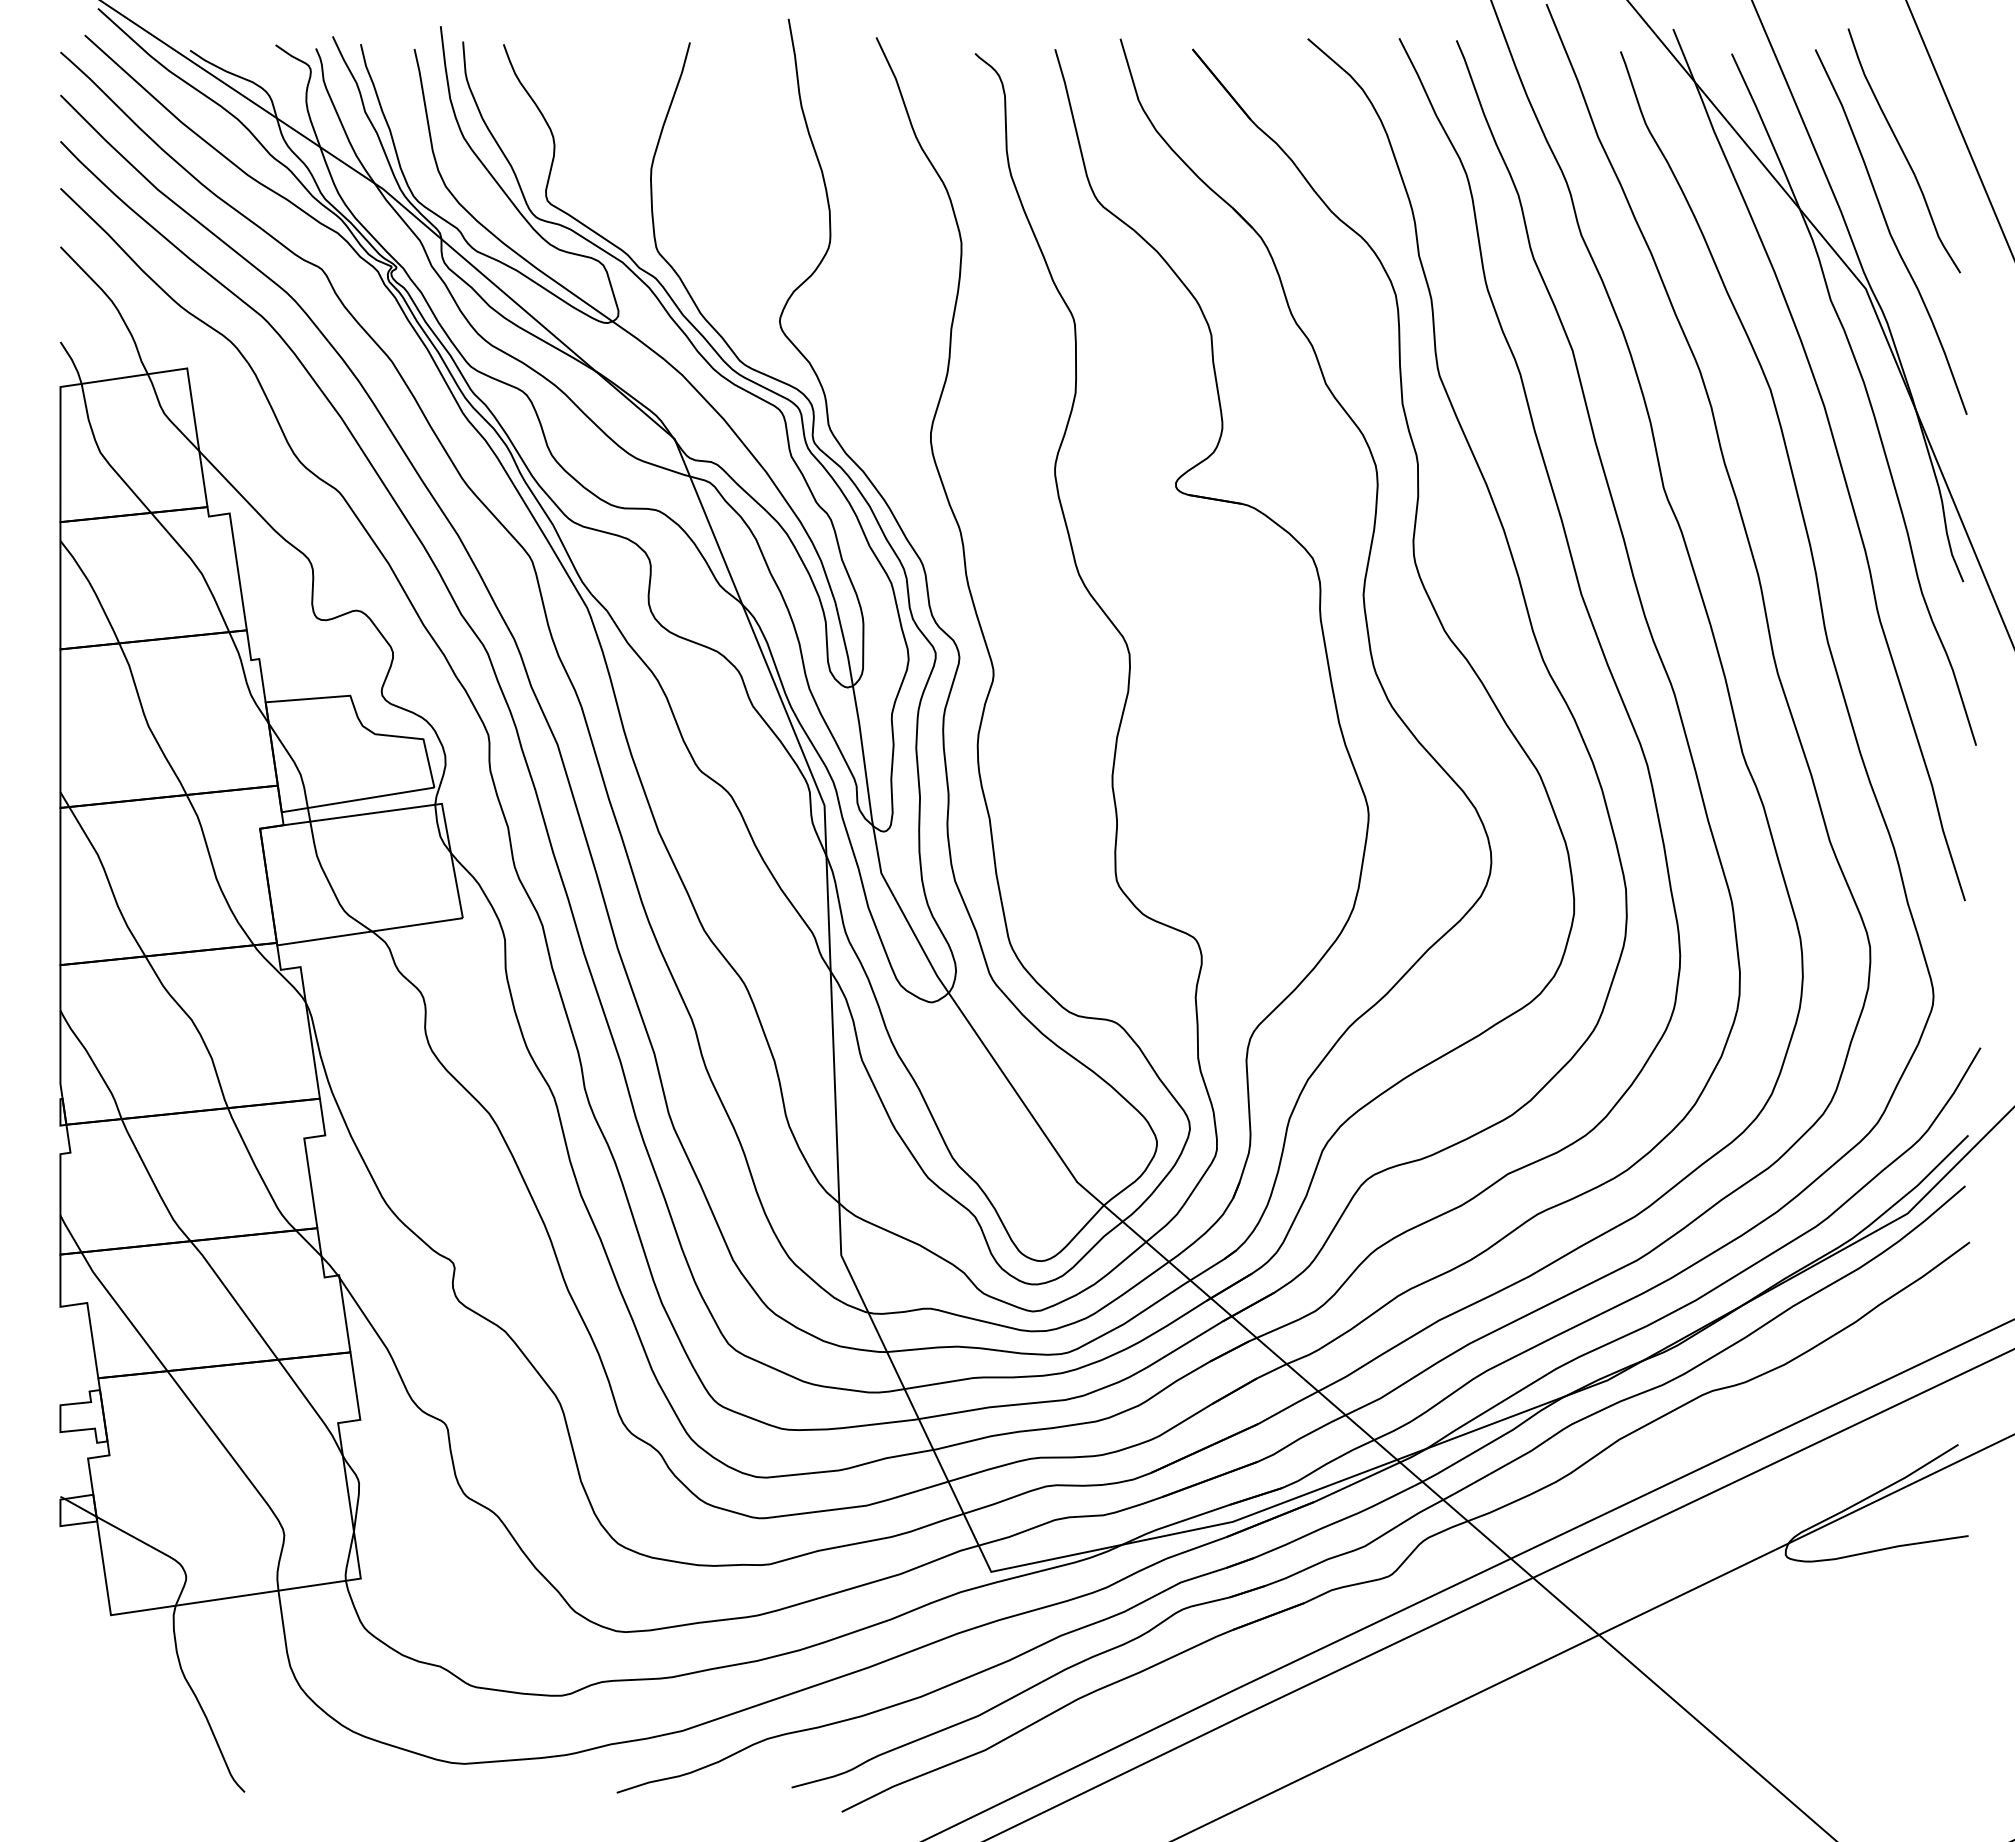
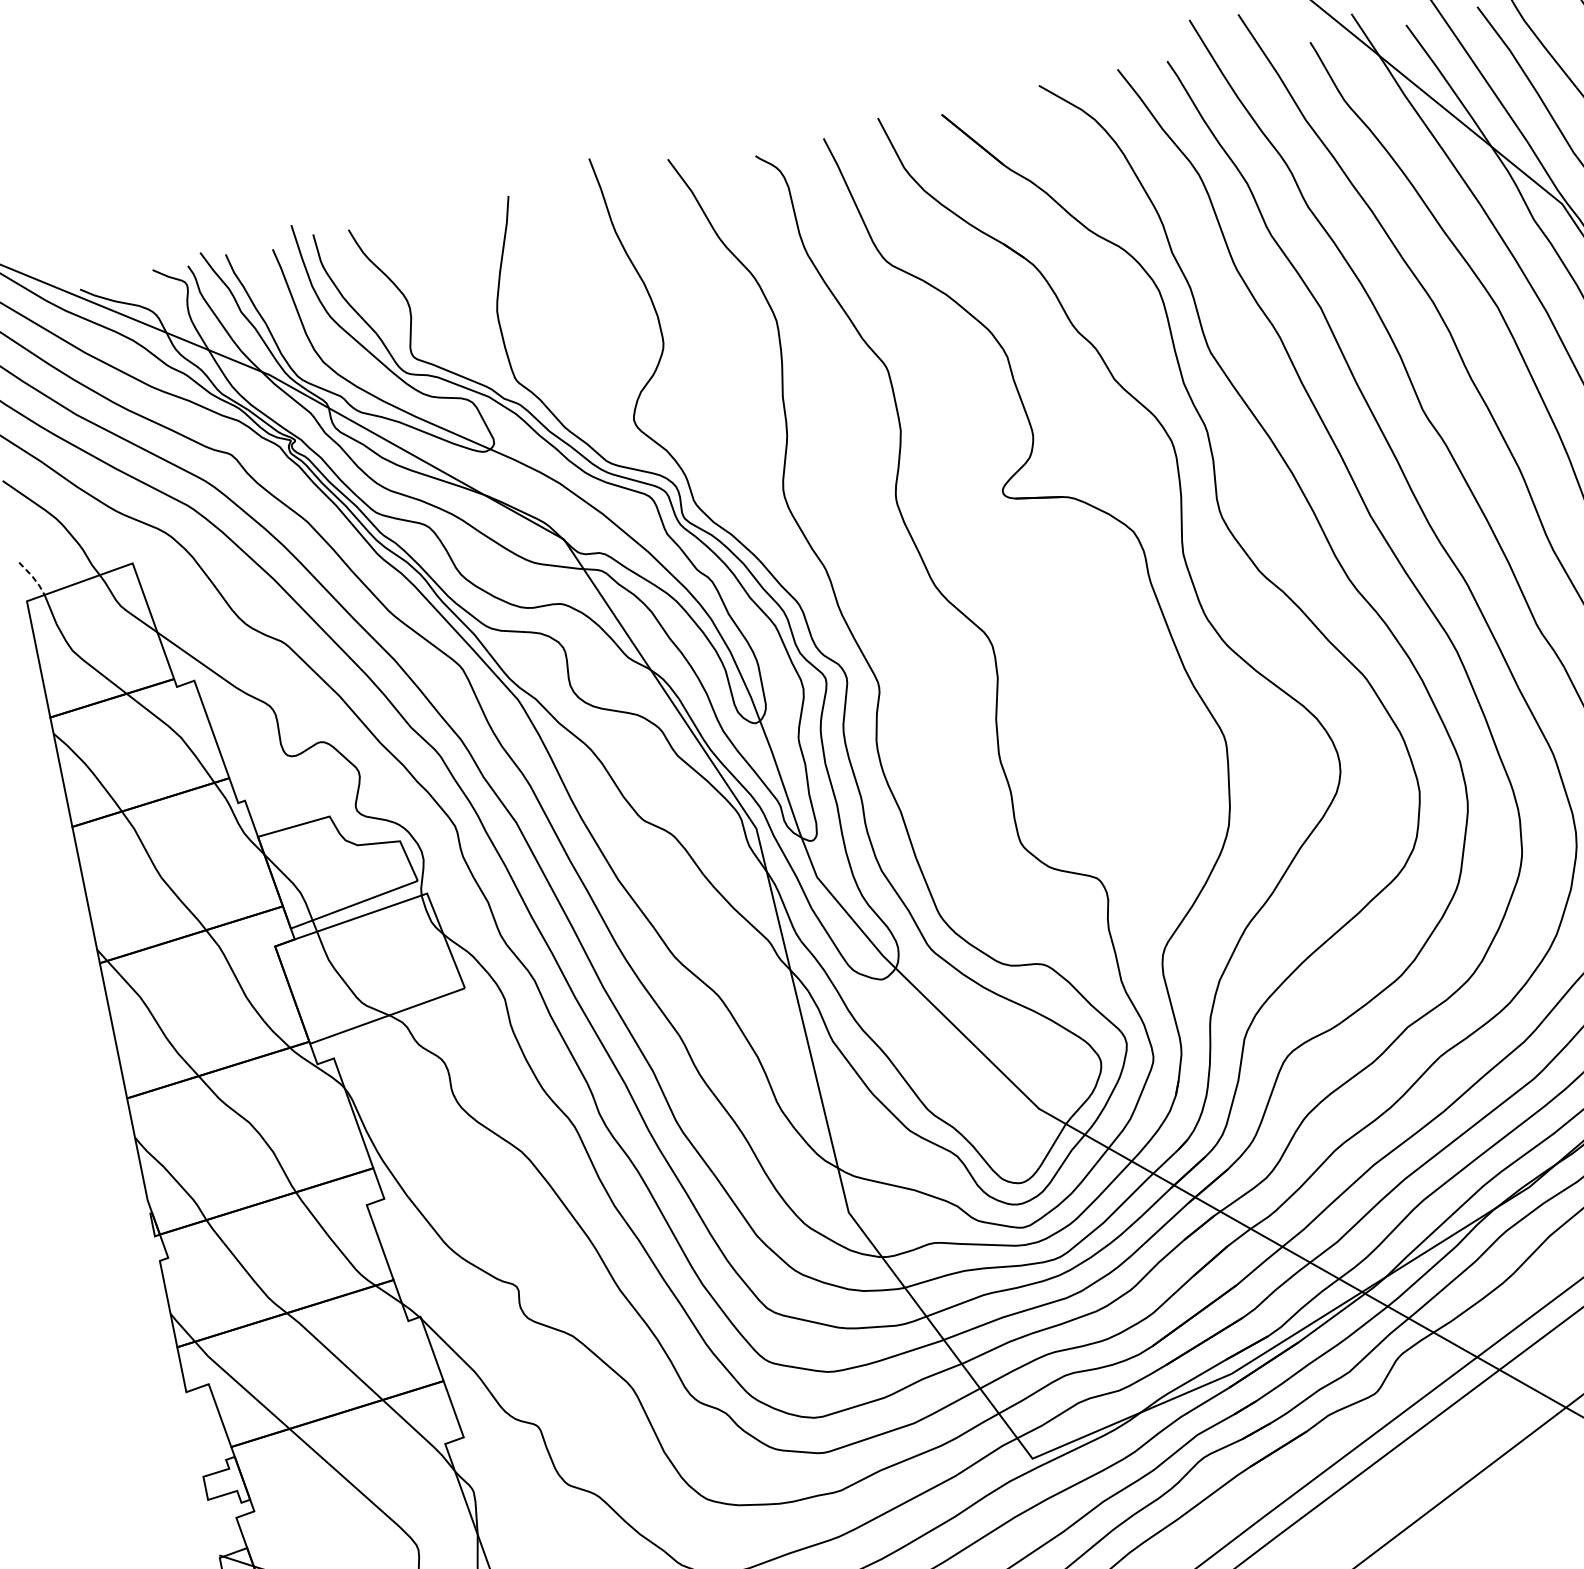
line: (73, 362) -> (33, 577), solid -> dashed

